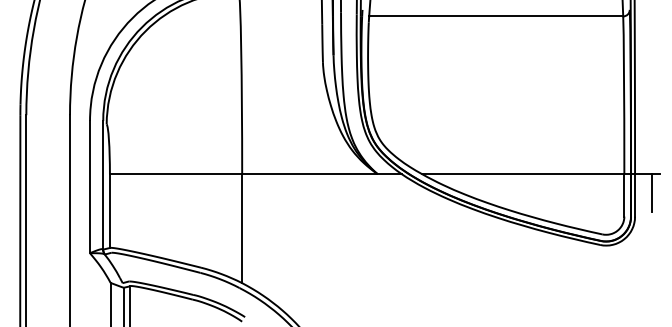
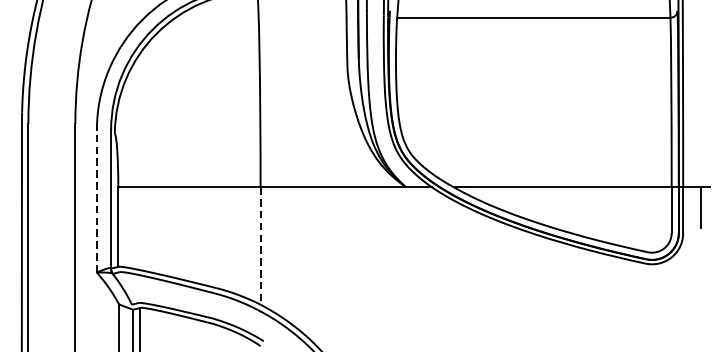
line: (90, 186) -> (97, 200), solid -> dashed
line: (242, 228) -> (260, 245), solid -> dashed

